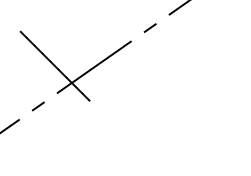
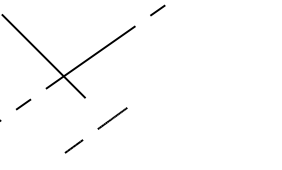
curve: (100, 127) -> (98, 129), added

